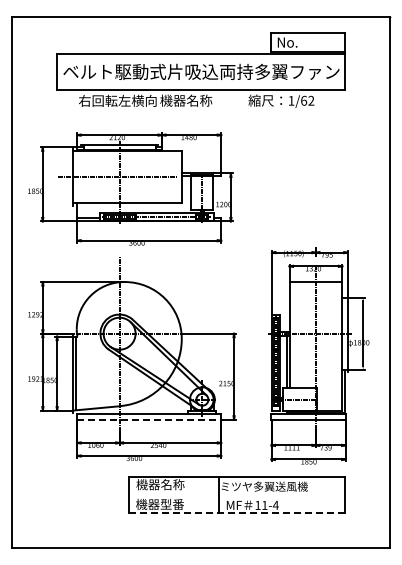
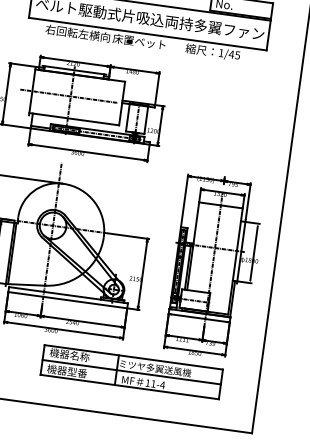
text: (191, 100) -> (138, 41), 機器名称 -> 床置ベット
text: (307, 100) -> (234, 54), 1/62 -> 1/45
line: (149, 419) -> (68, 300), dashed -> solid
line: (236, 495) -> (131, 372), added
line: (237, 513) -> (130, 387), dashed -> solid

